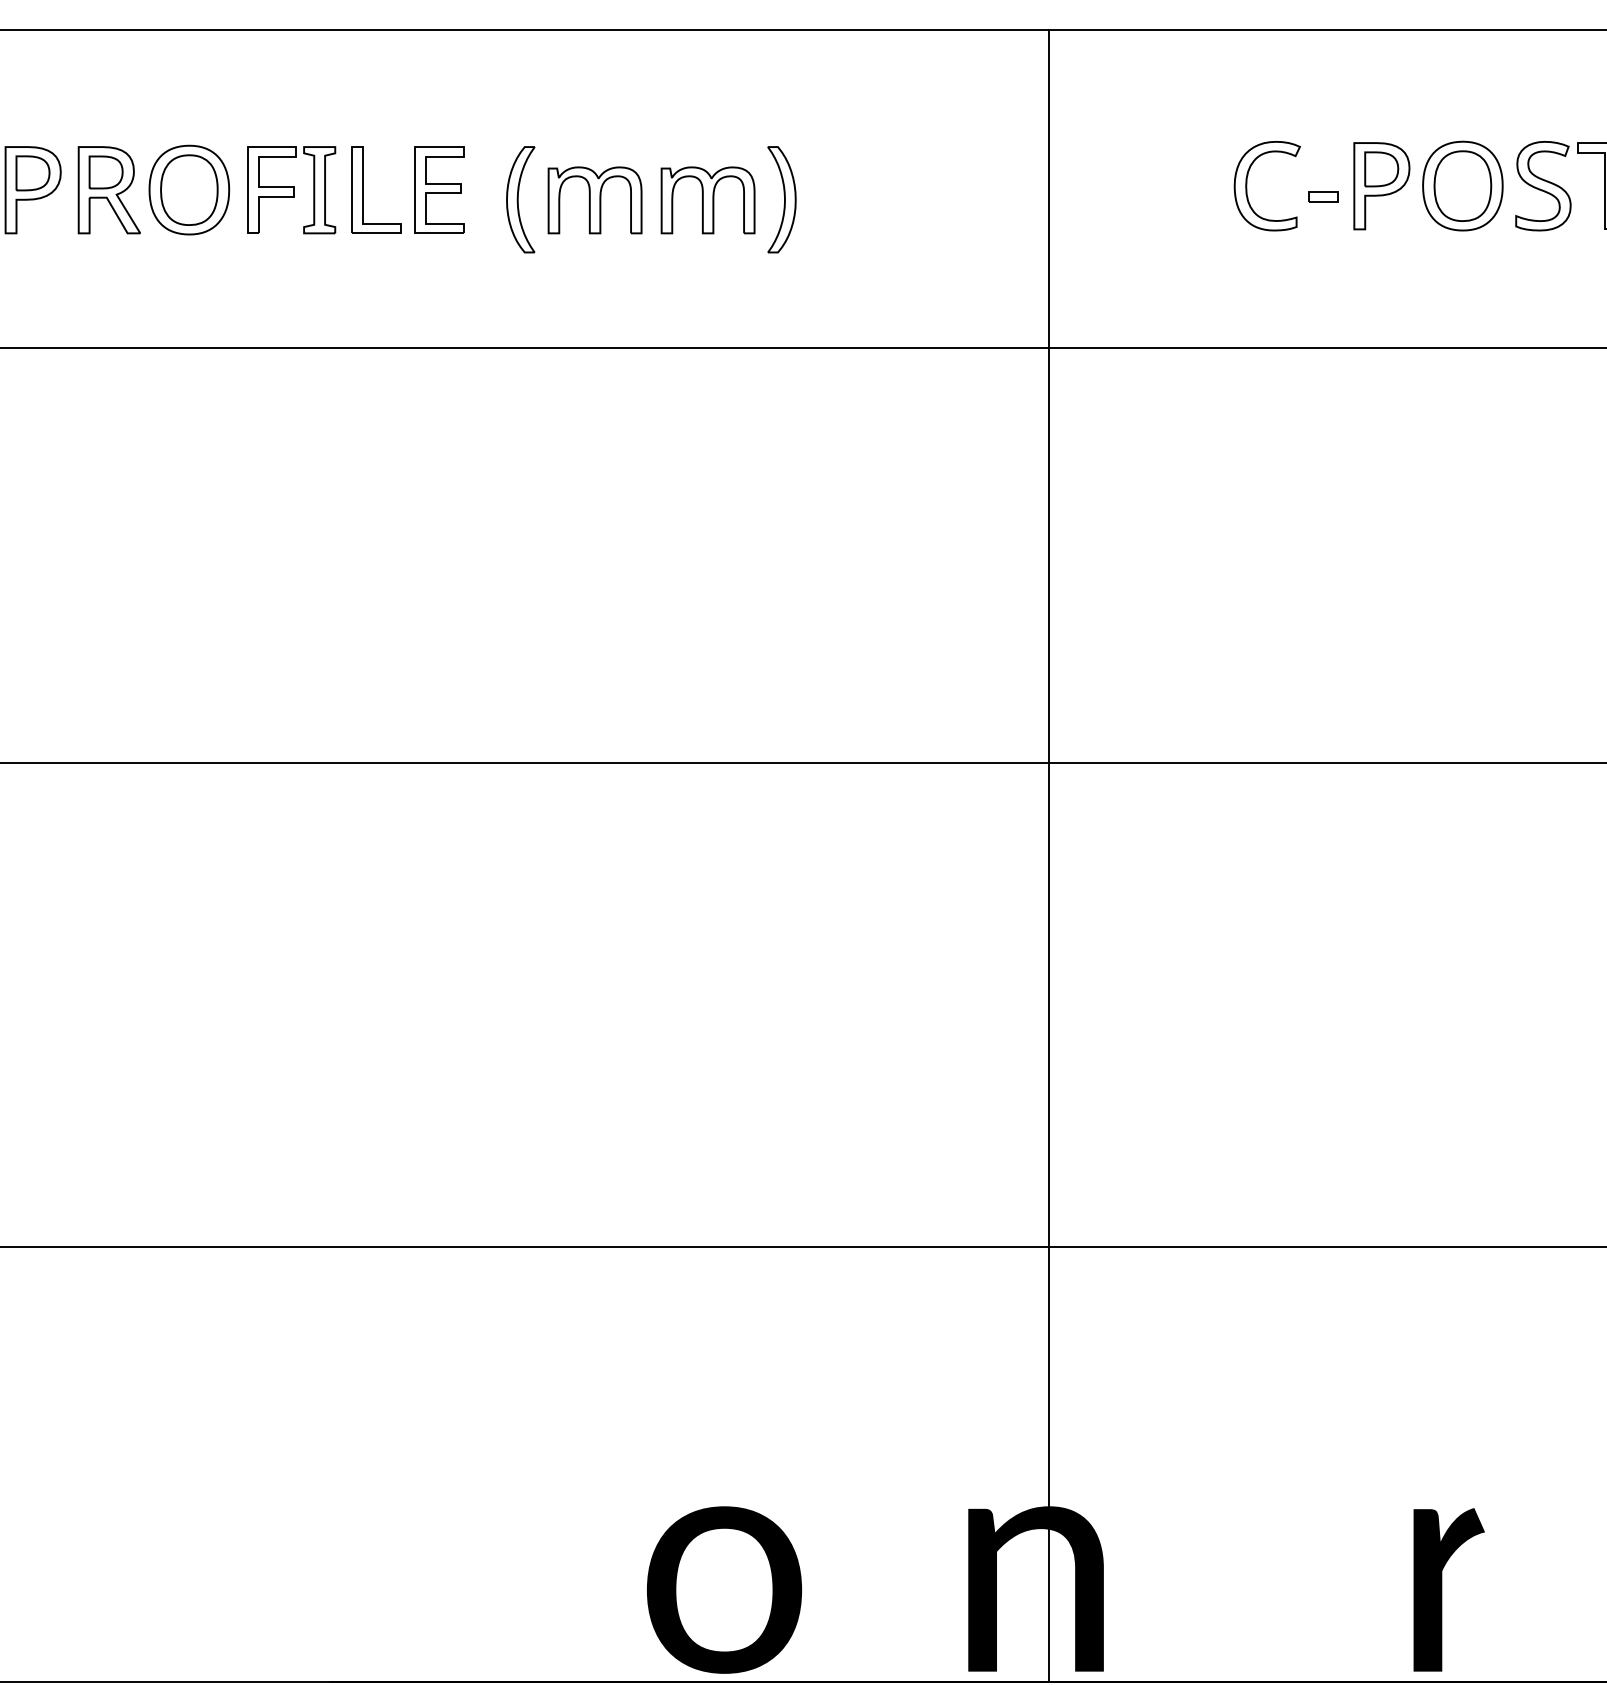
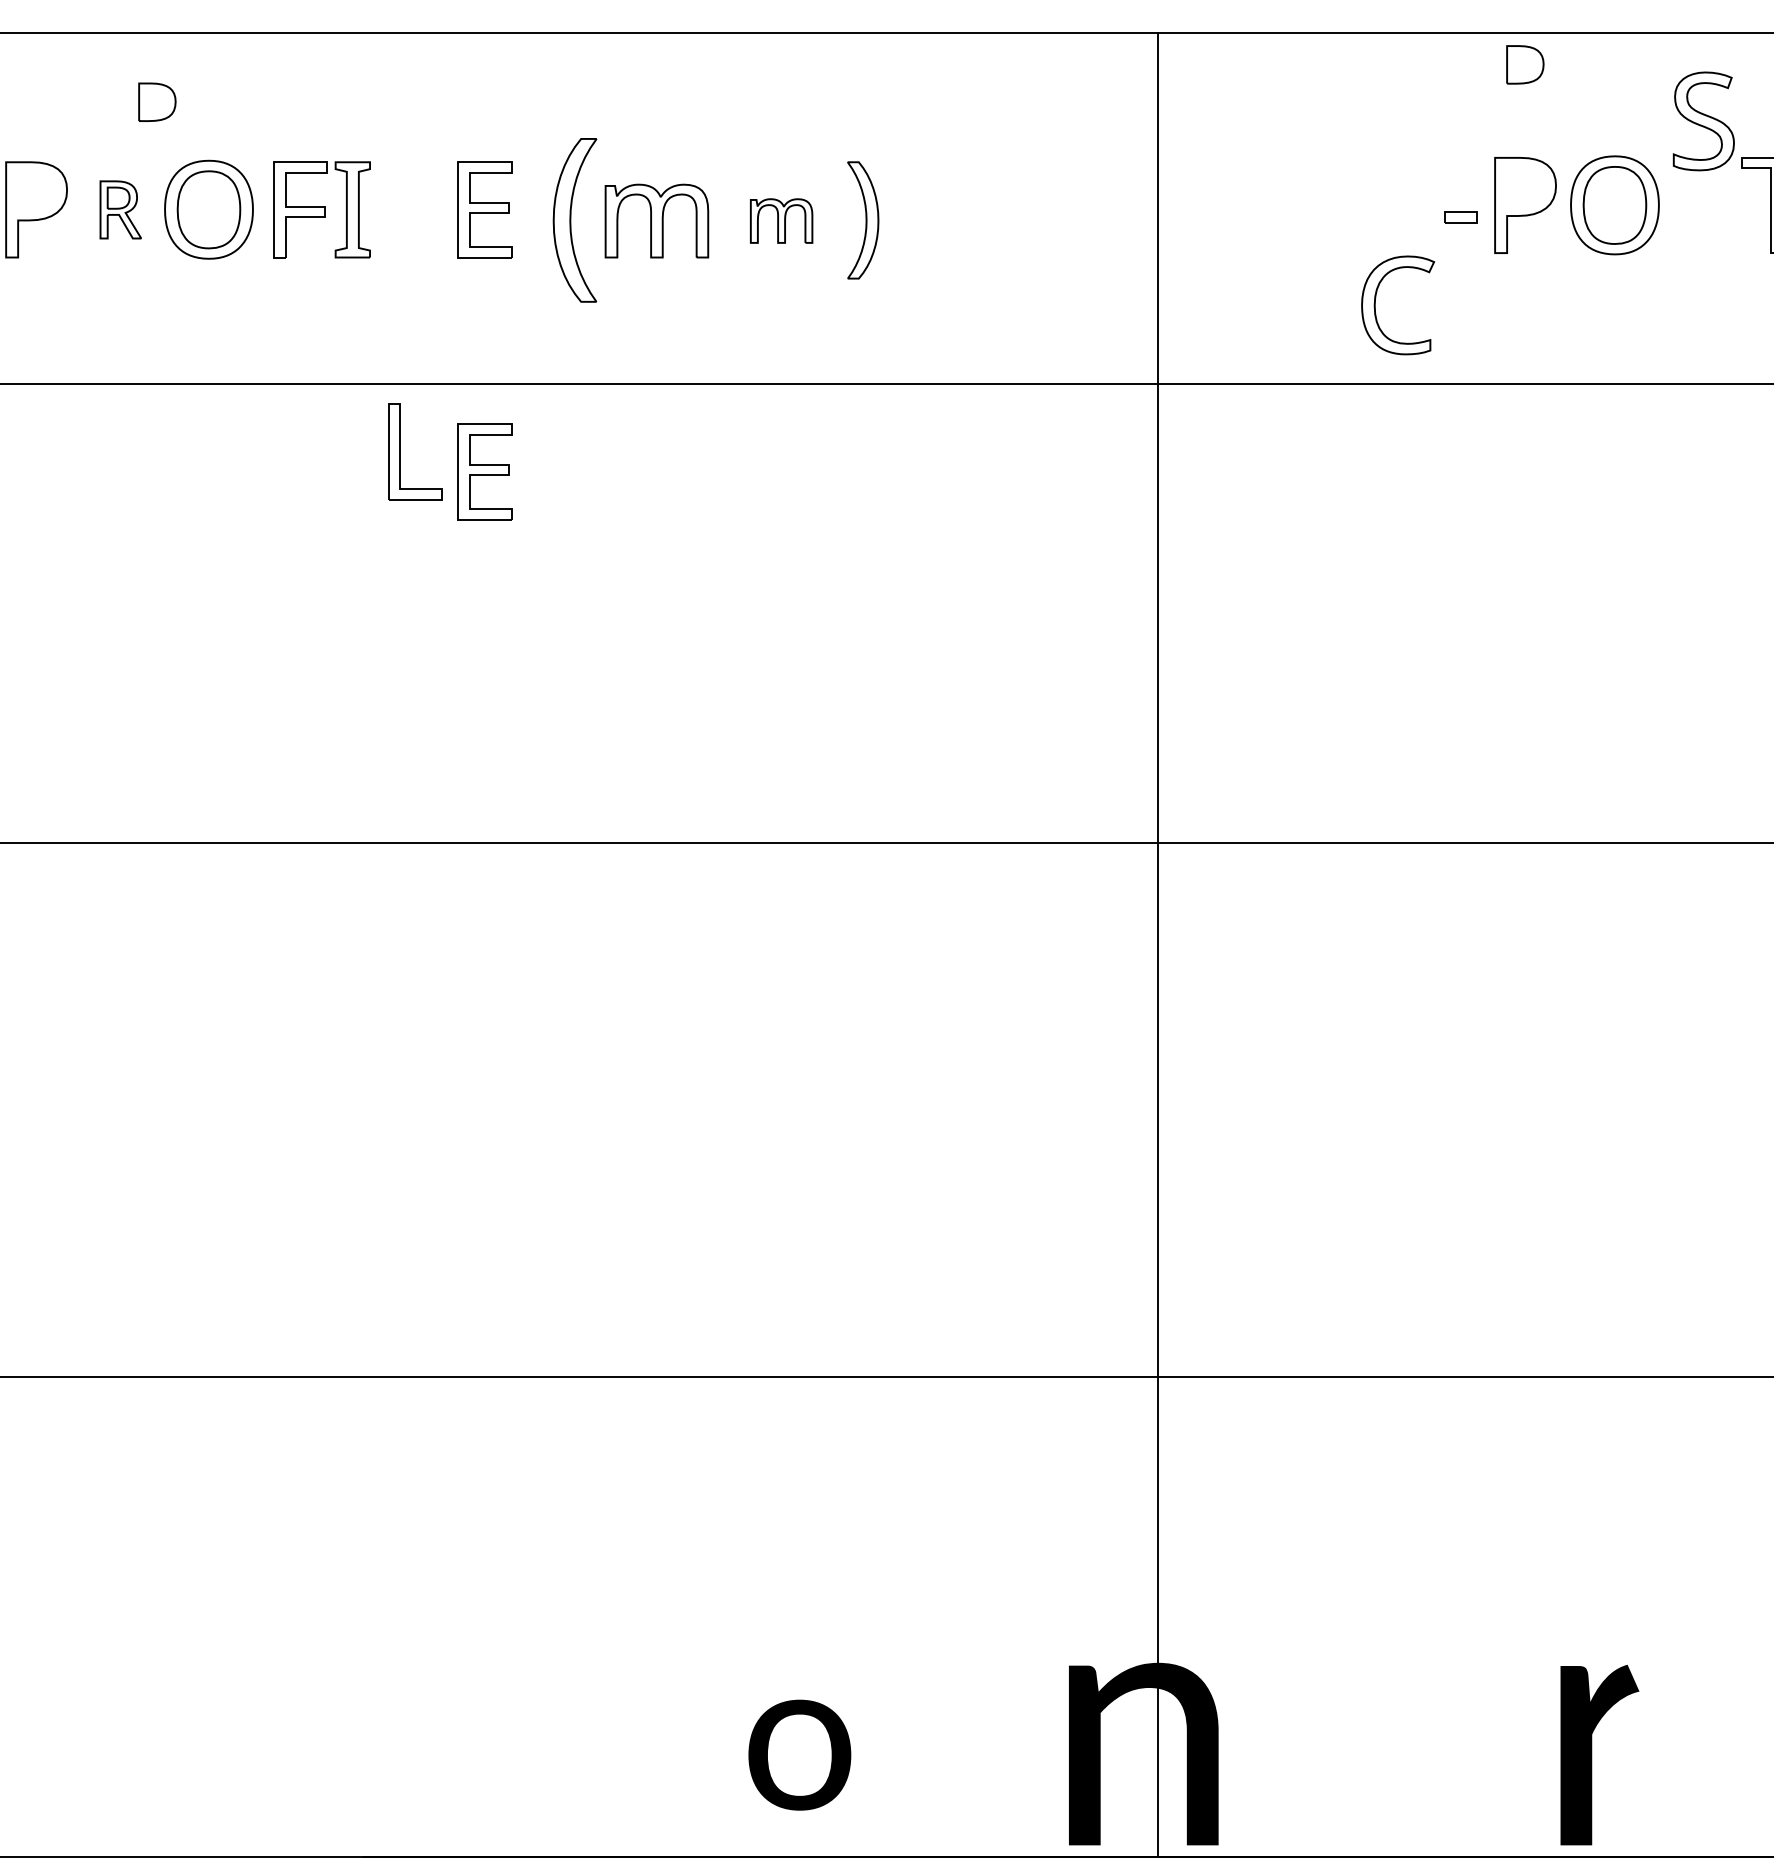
part: (1381, 169) -> (1525, 64), moved
part: (33, 172) -> (157, 101), moved
part: (1246, 186) -> (1375, 305), moved
part: (1543, 186) -> (1703, 121), moved
part: (109, 189) -> (120, 209), size x0.6
part: (362, 189) -> (400, 451), moved
part: (520, 199) -> (574, 220), size x1.4
part: (707, 199) -> (781, 220), size x0.6
part: (438, 427) -> (484, 471), added
part: (724, 1589) -> (799, 1754), size x0.6

